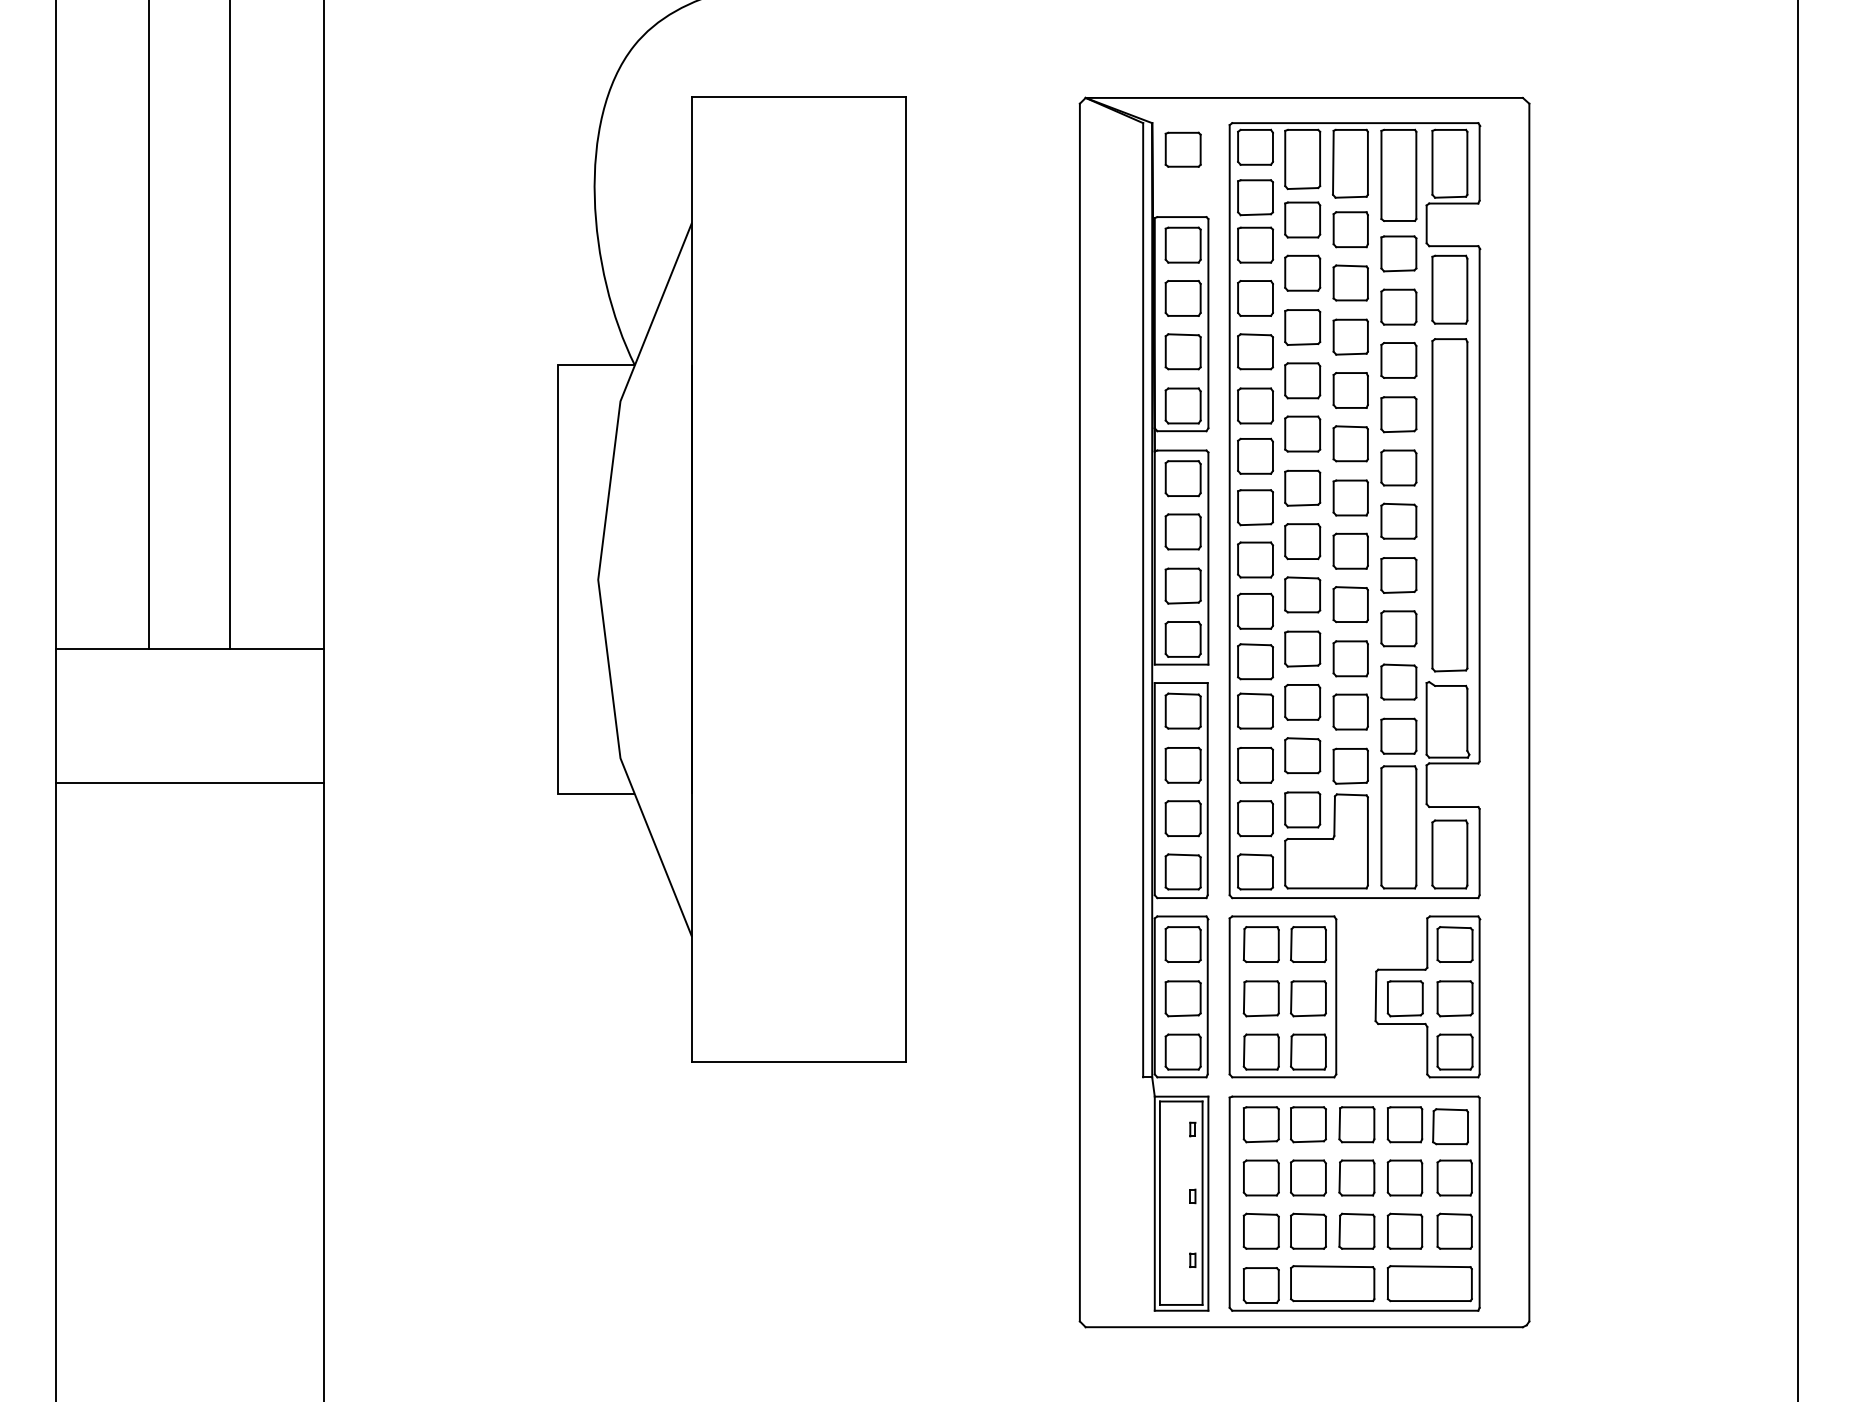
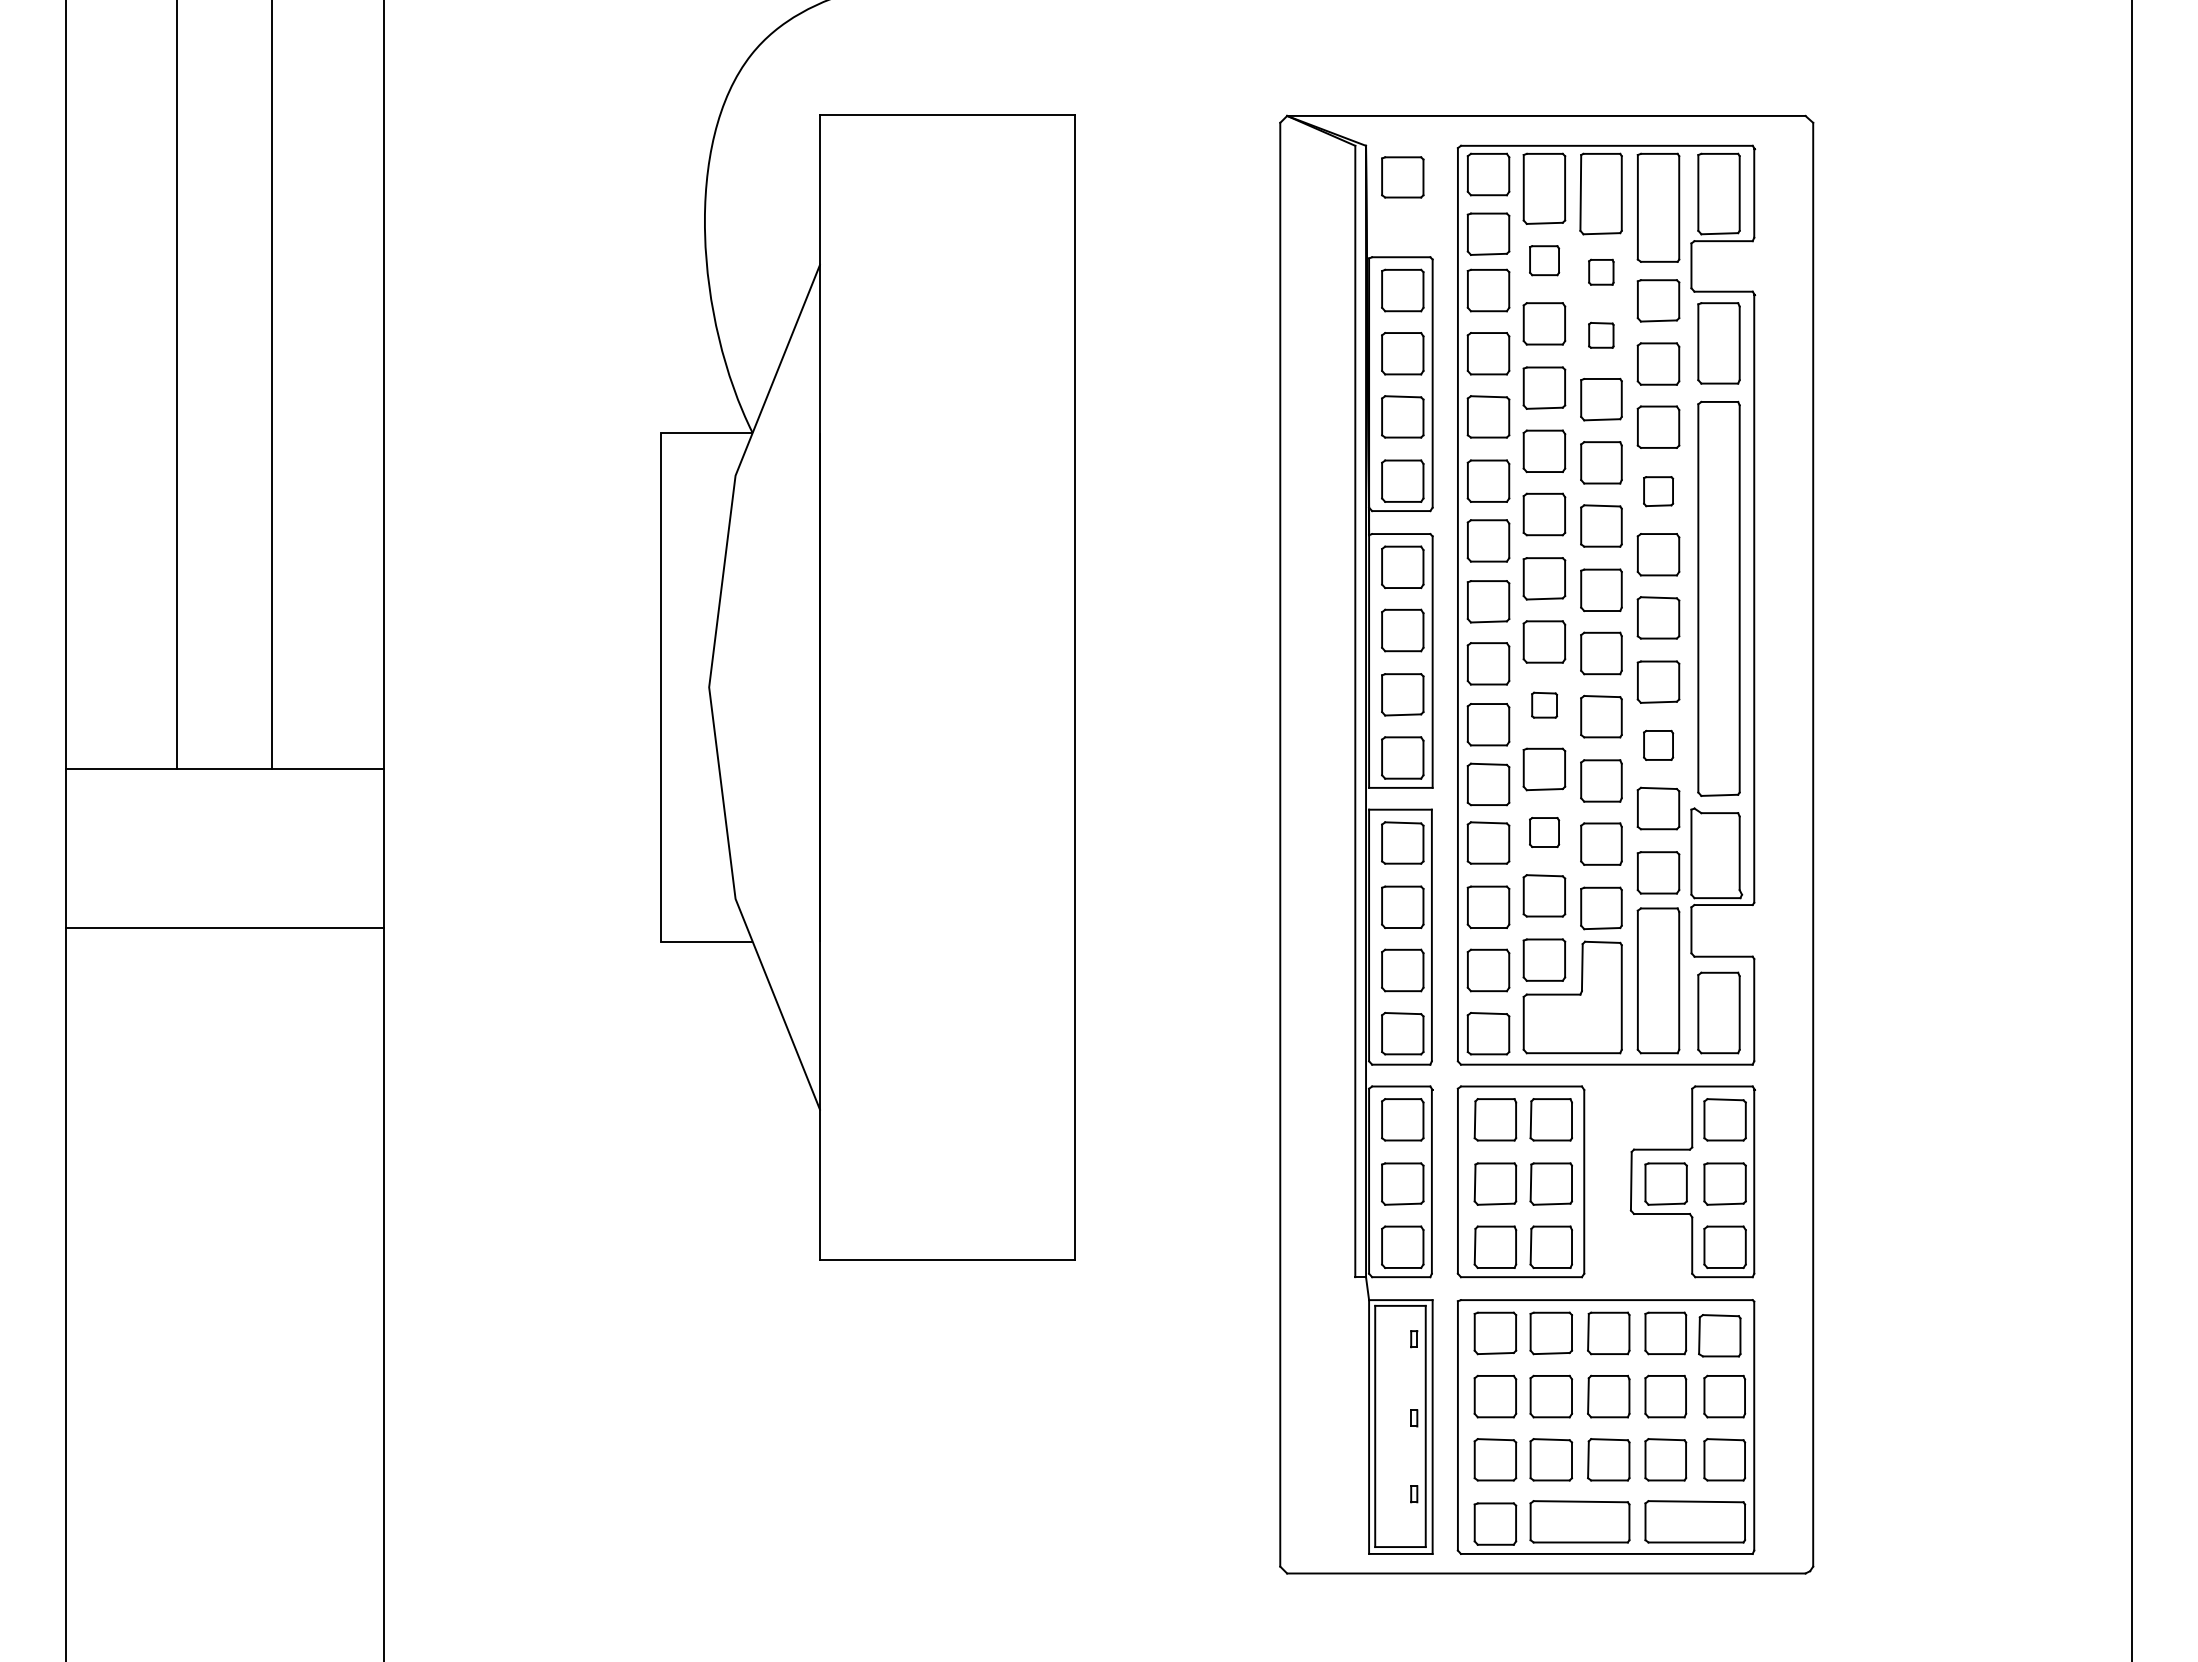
part: (1302, 219) -> (1544, 260), size x0.7
part: (1350, 229) -> (1601, 271), size x0.6
part: (1350, 282) -> (1601, 334), size x0.6
part: (1398, 414) -> (1658, 491), size x0.7
part: (1302, 594) -> (1544, 704), size x0.6
part: (1398, 628) -> (1658, 745), size x0.7
part: (1302, 701) -> (1544, 831), size x0.7

